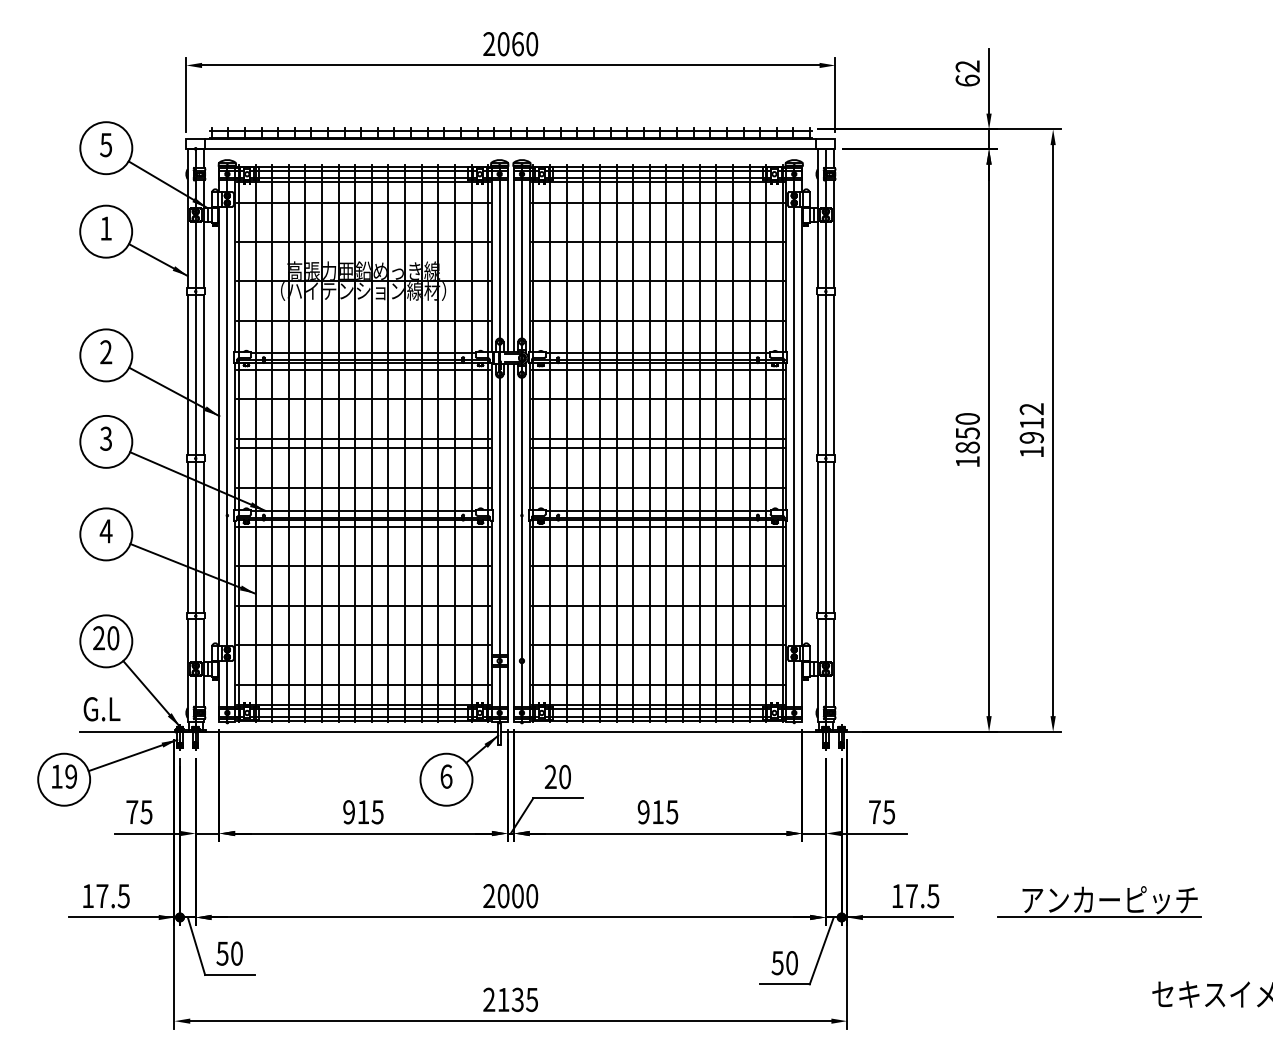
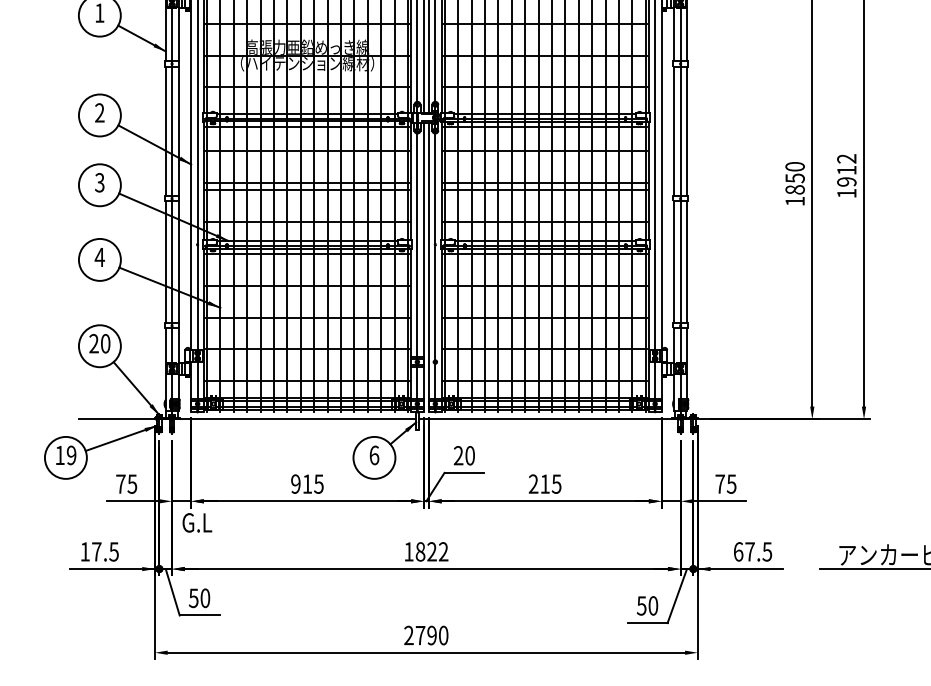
text: (101, 709) -> (196, 523), moved
text: (643, 812) -> (533, 484), 915 -> 215
text: (510, 896) -> (426, 552), 2000 -> 1822
text: (897, 896) -> (738, 552), 17.5 -> 67.5
text: (517, 999) -> (431, 635), 2135 -> 2790

